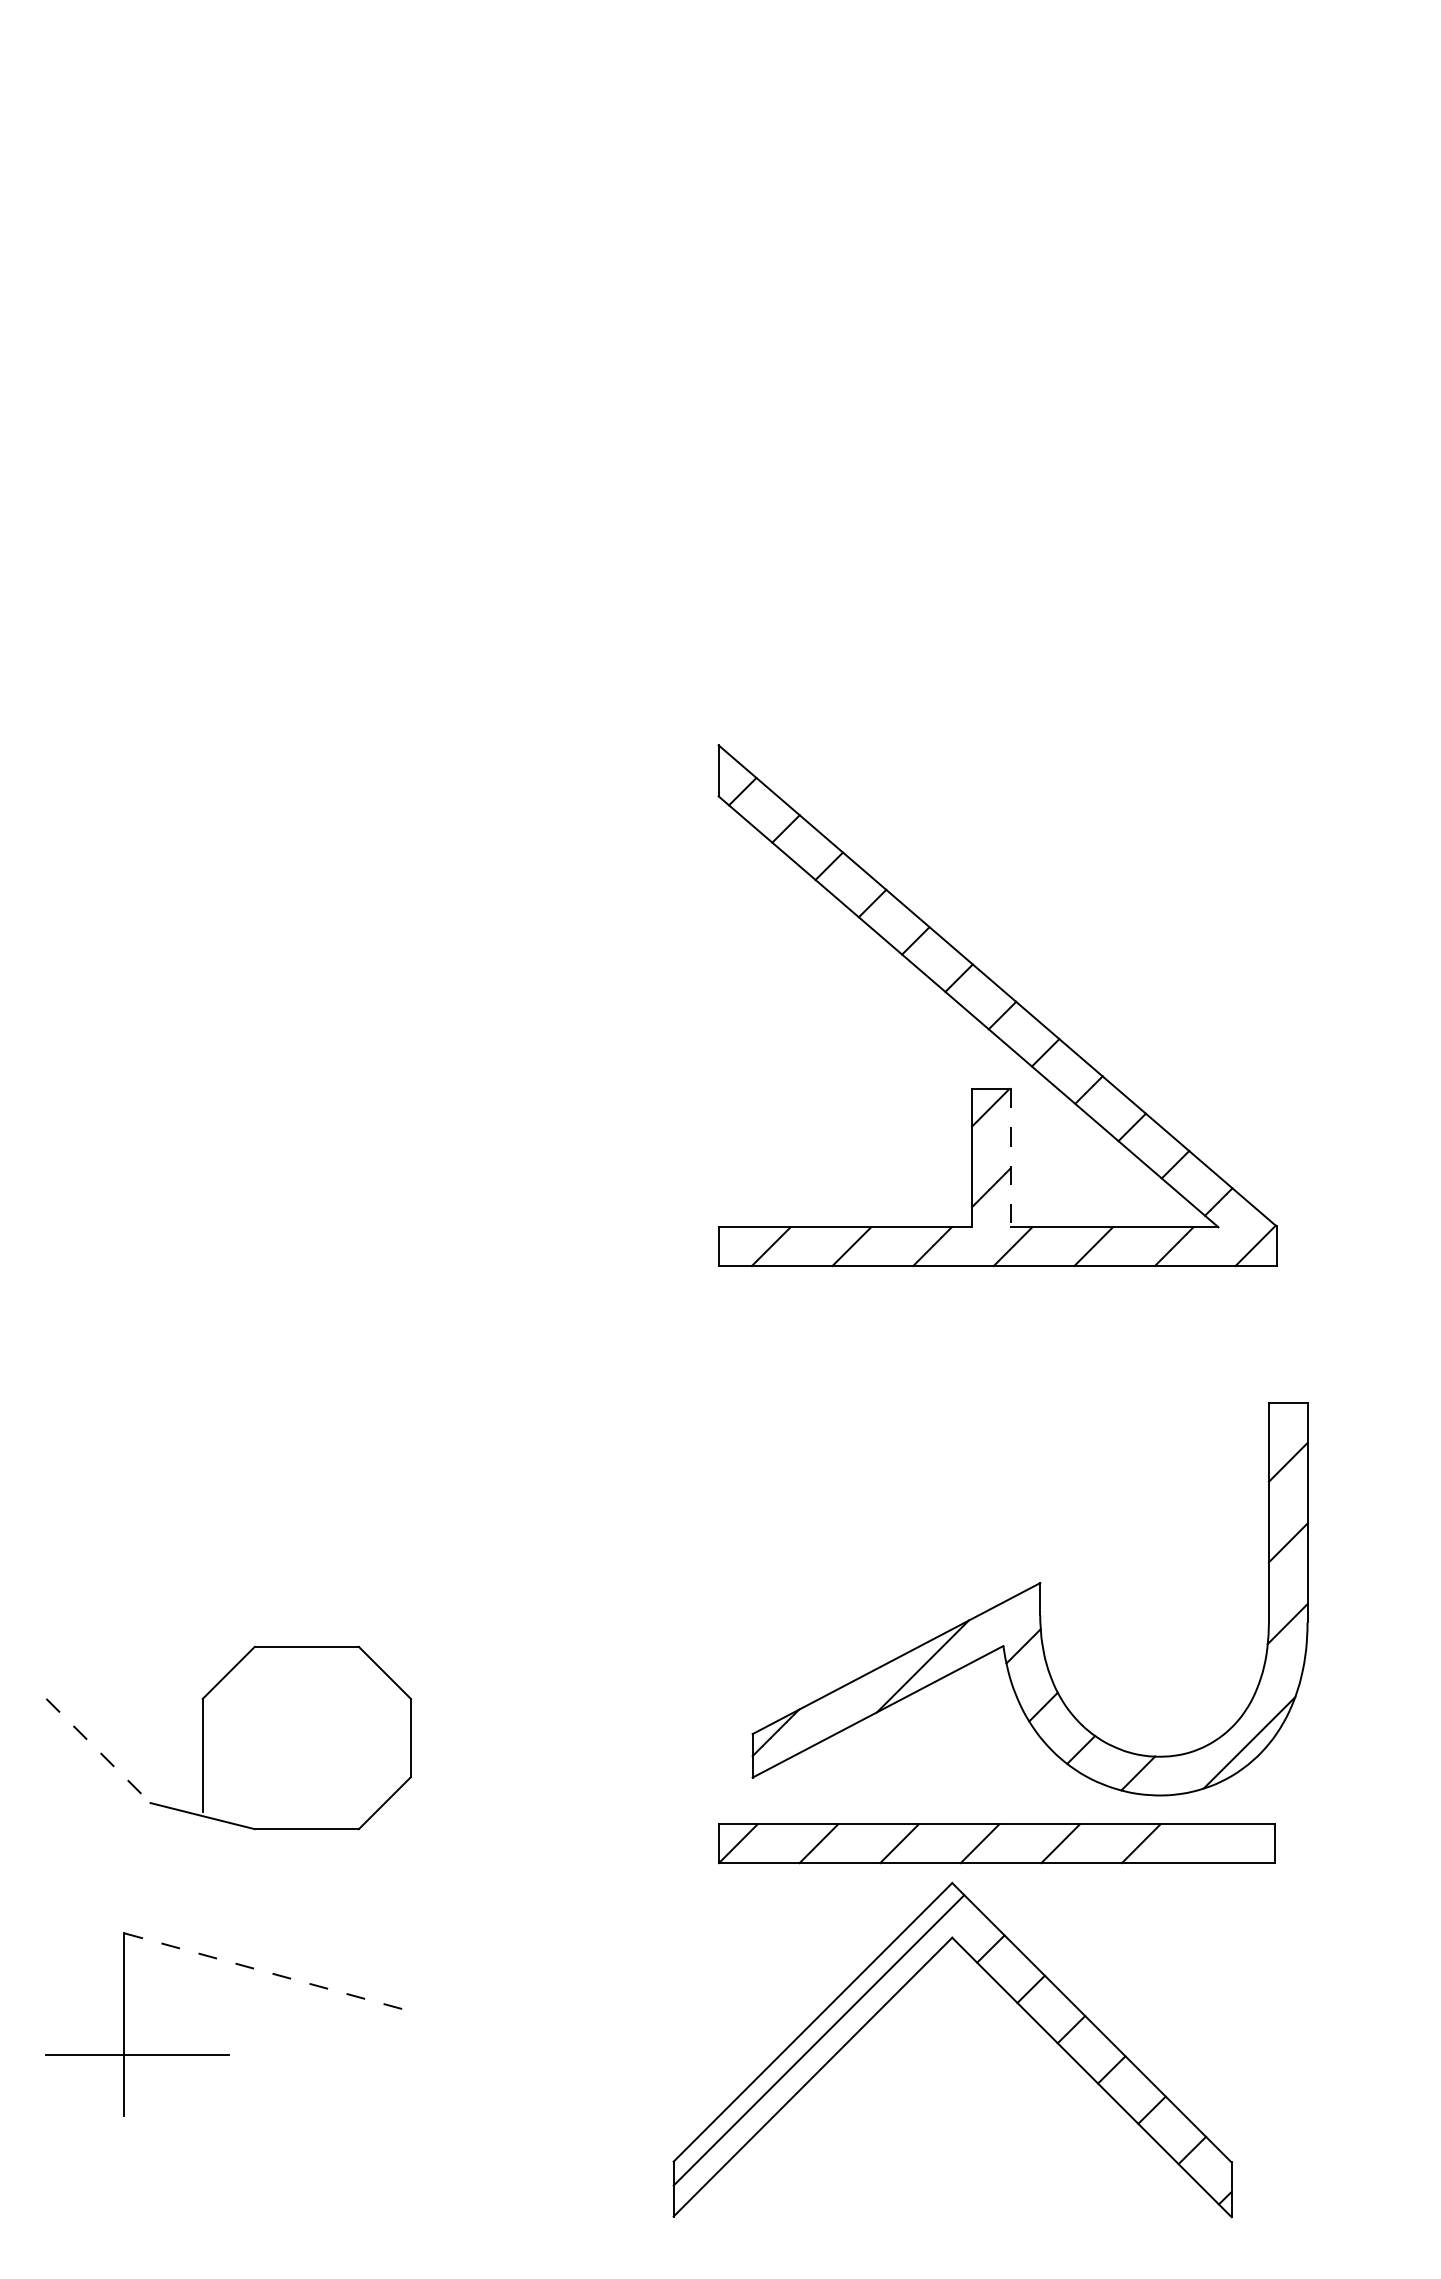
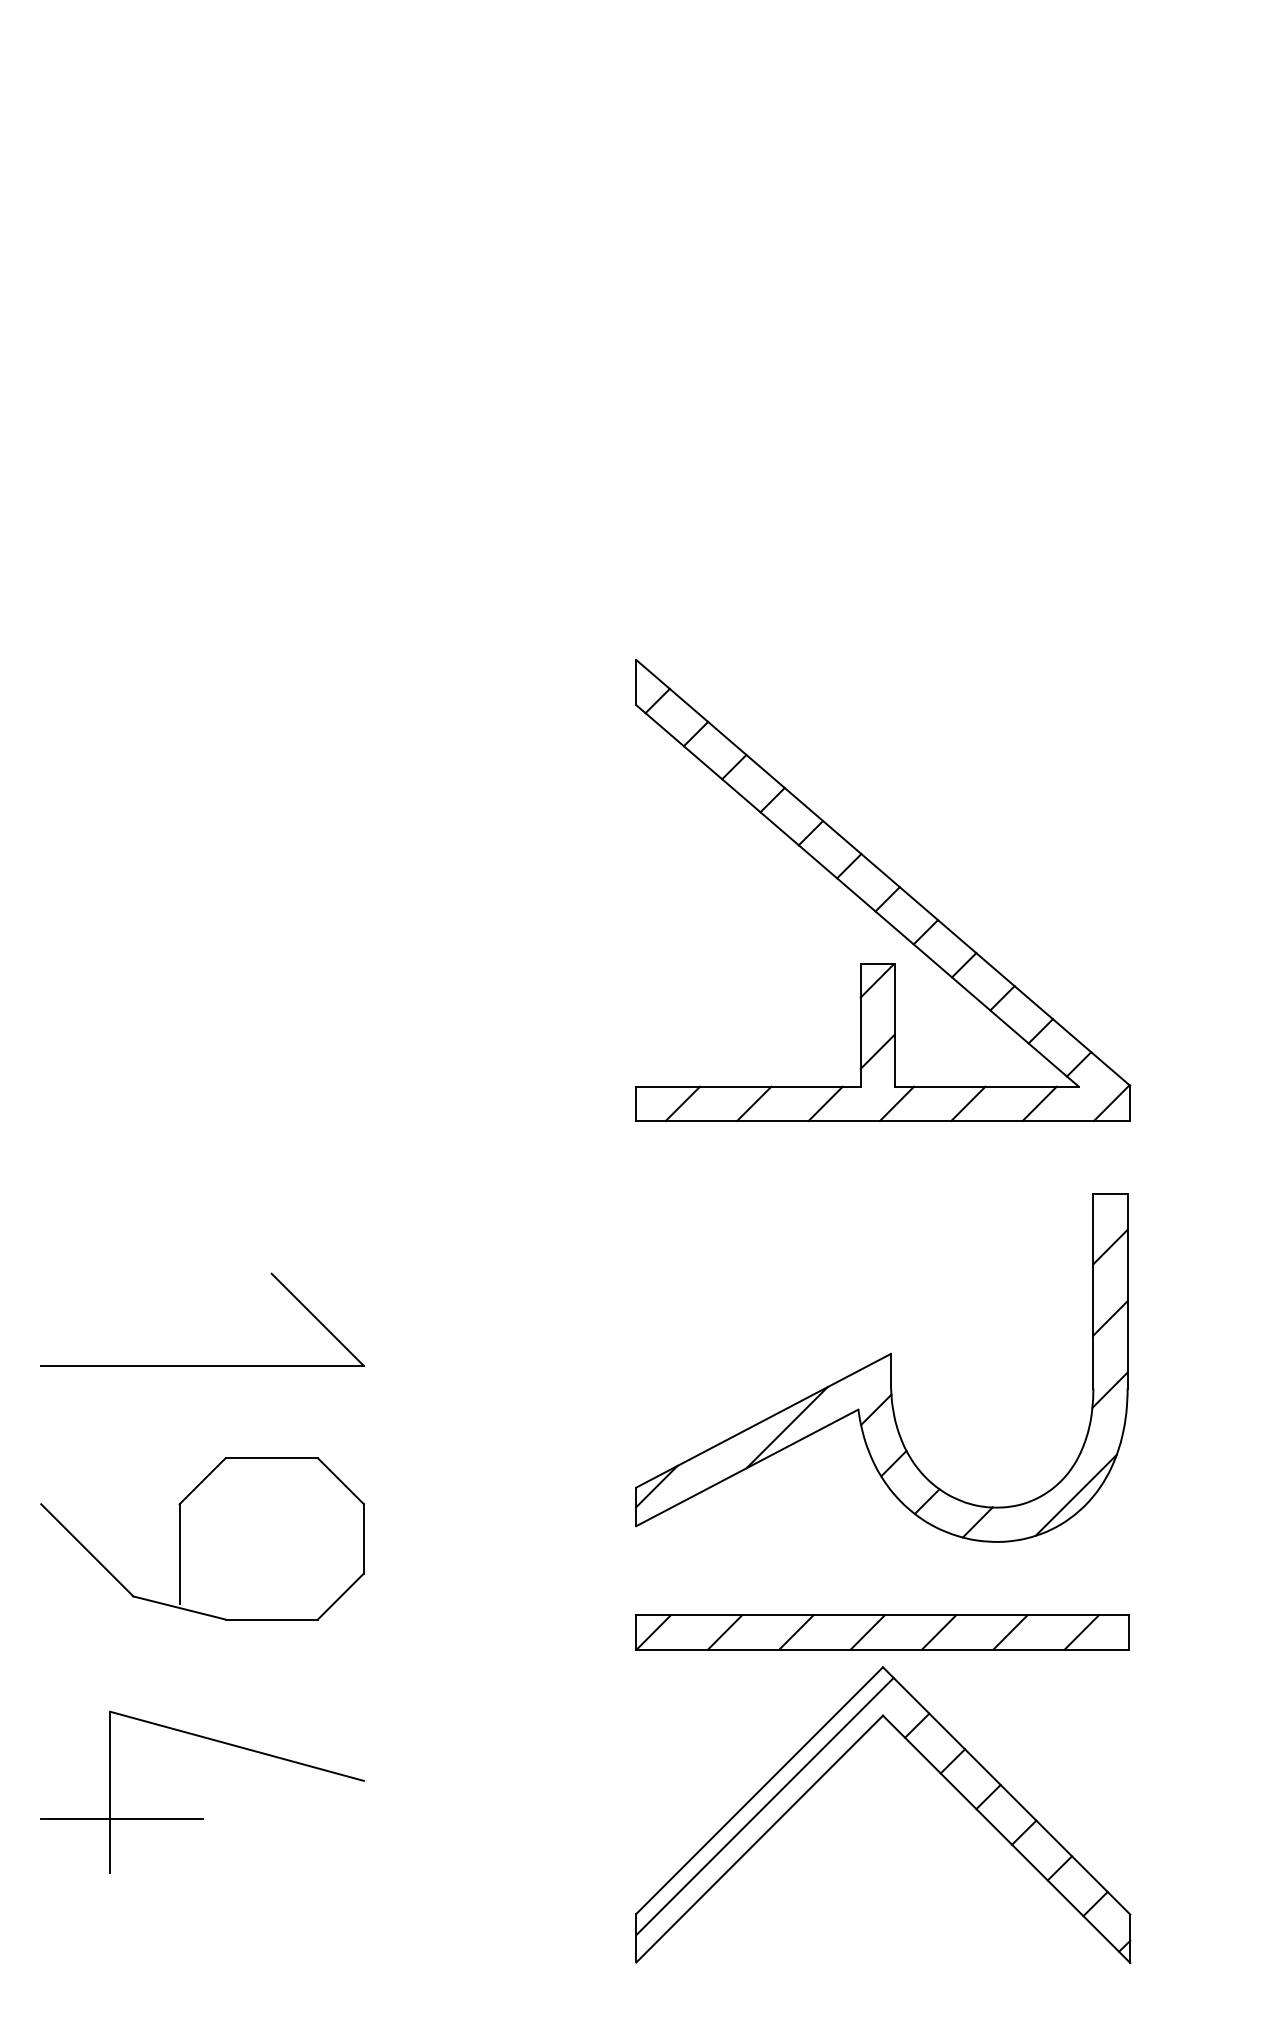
line: (1010, 1158) -> (894, 1025), dashed -> solid
part: (228, 1542) -> (202, 1365), added
part: (1029, 1599) -> (881, 1368), moved
line: (98, 1750) -> (87, 1549), dashed -> solid
line: (1221, 1843) -> (1081, 1632), added
line: (268, 1972) -> (237, 1746), dashed -> solid
part: (1007, 1994) -> (931, 1765), moved

